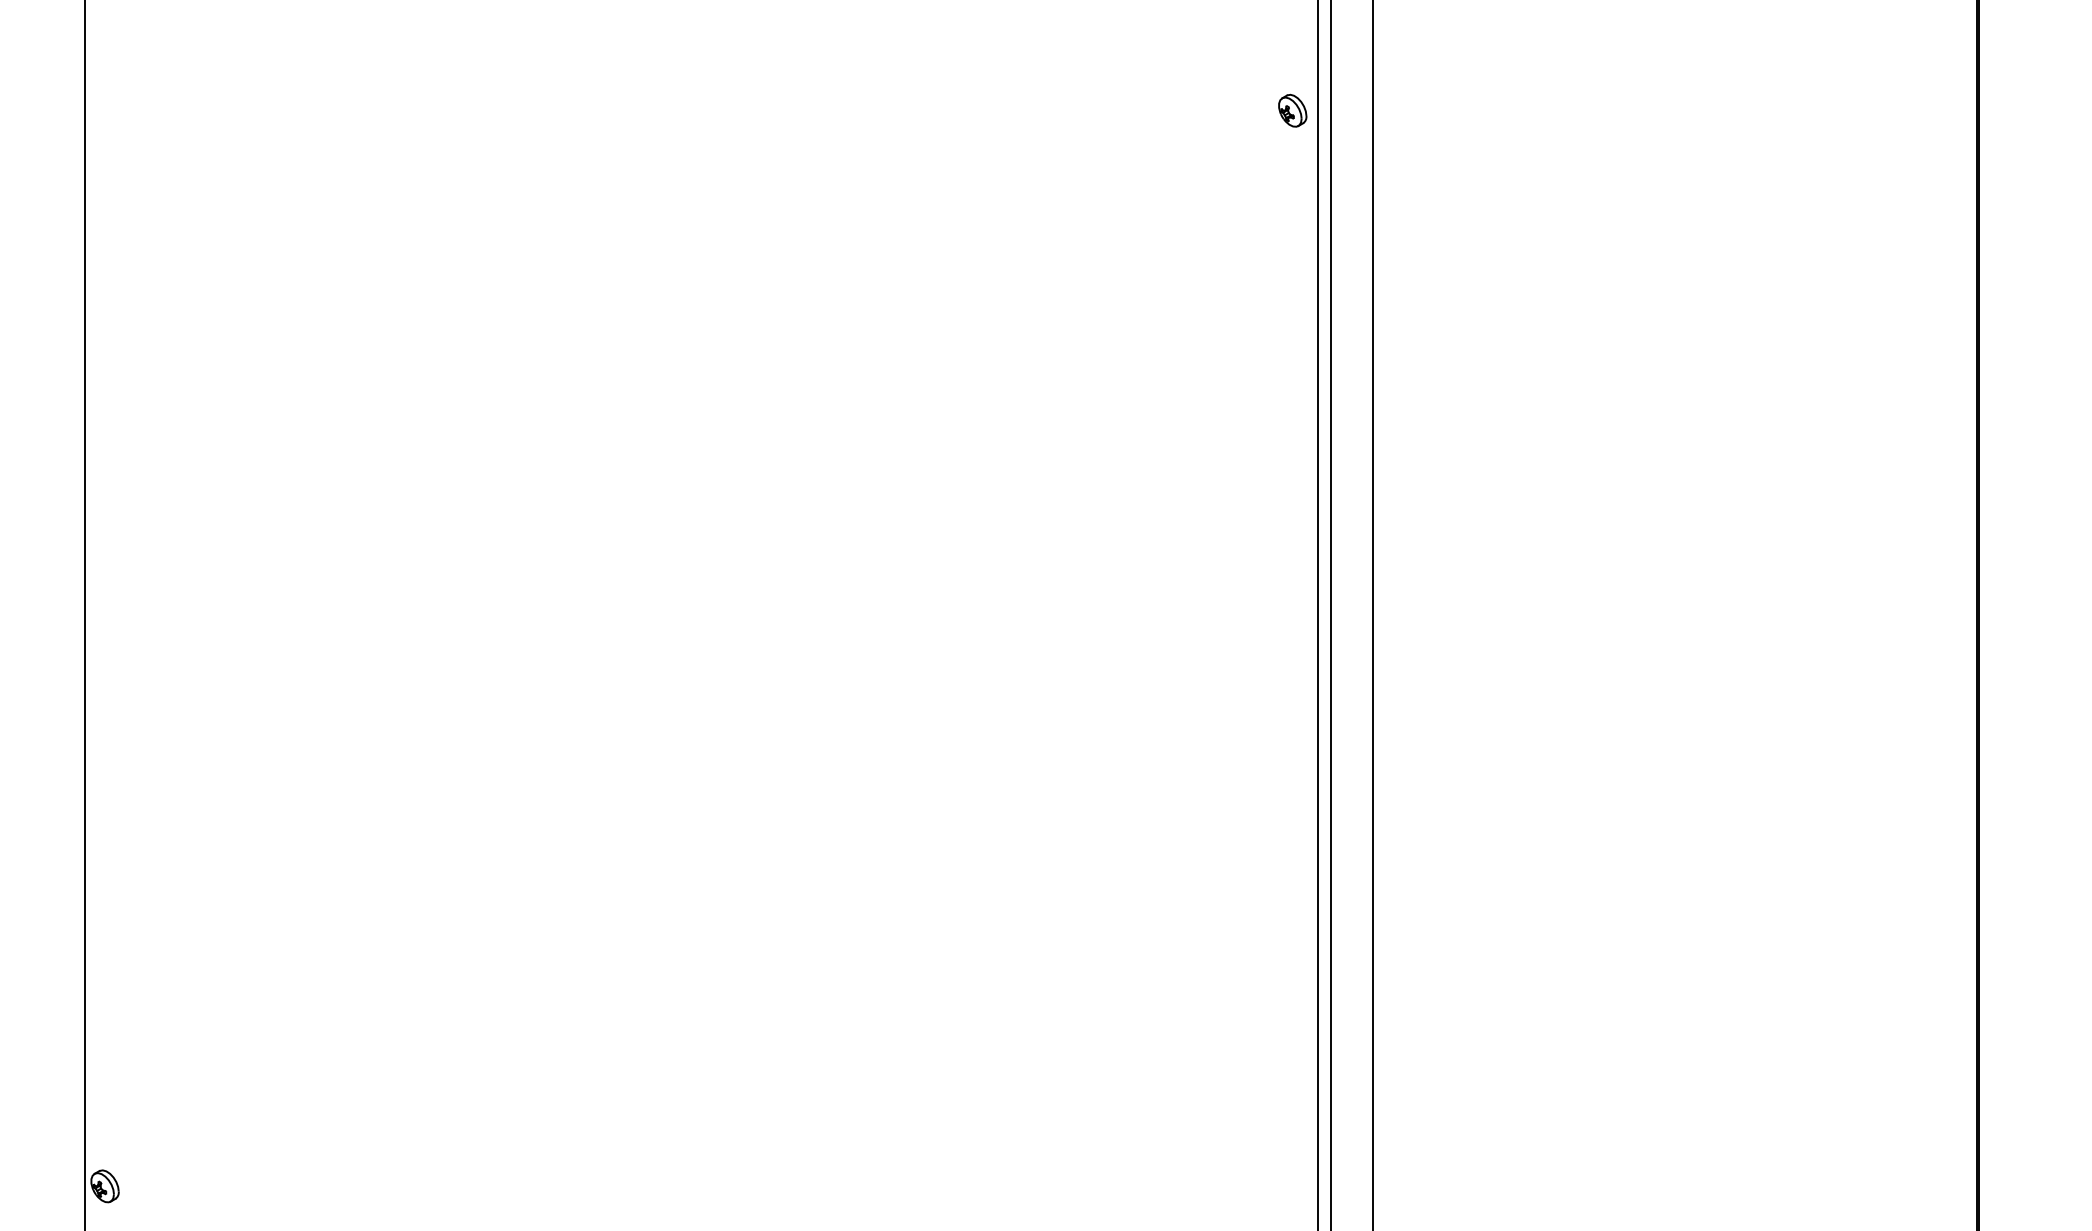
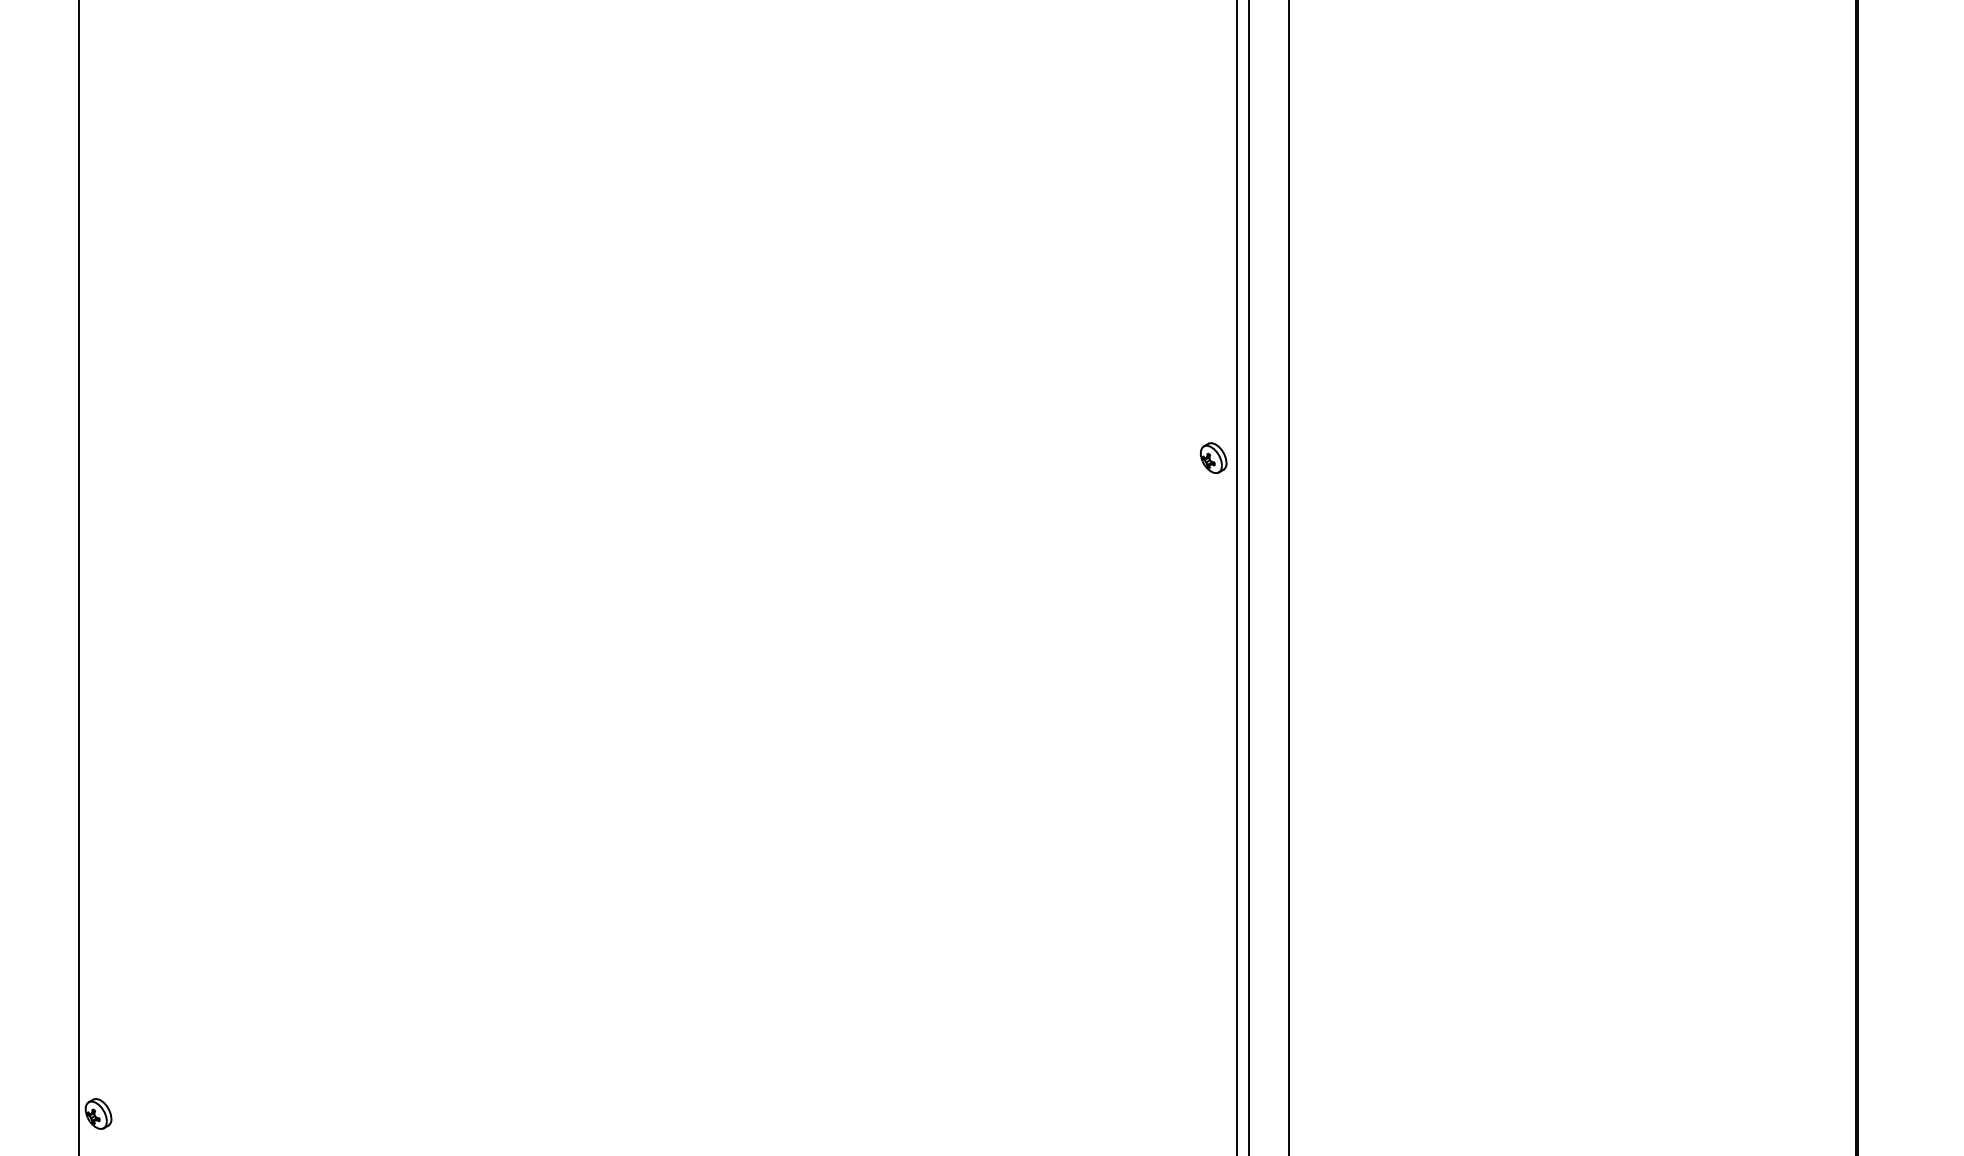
part: (1292, 110) -> (1213, 457), moved

